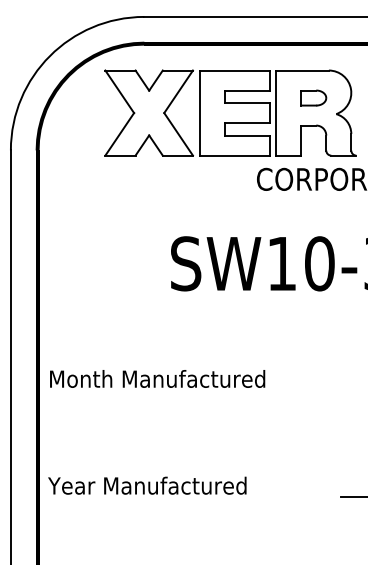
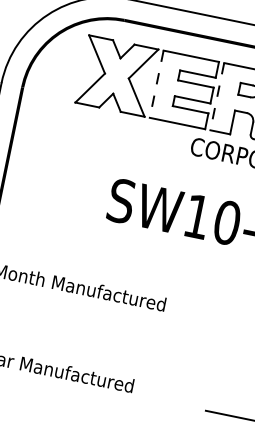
line: (199, 113) -> (156, 84), solid -> dashed
line: (276, 113) -> (217, 97), solid -> dashed

